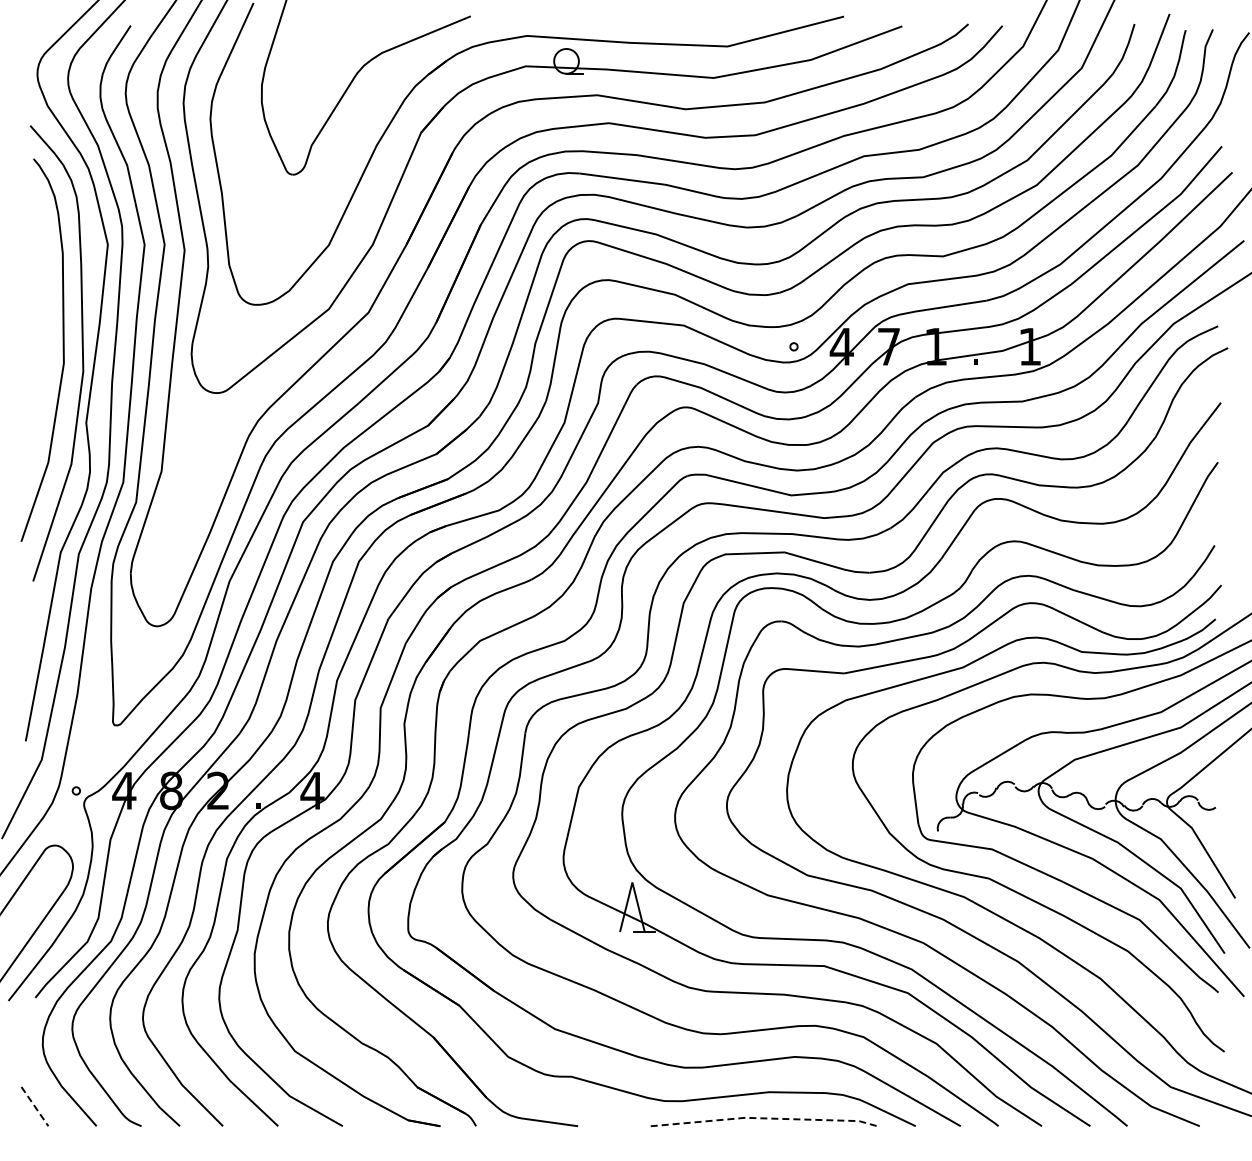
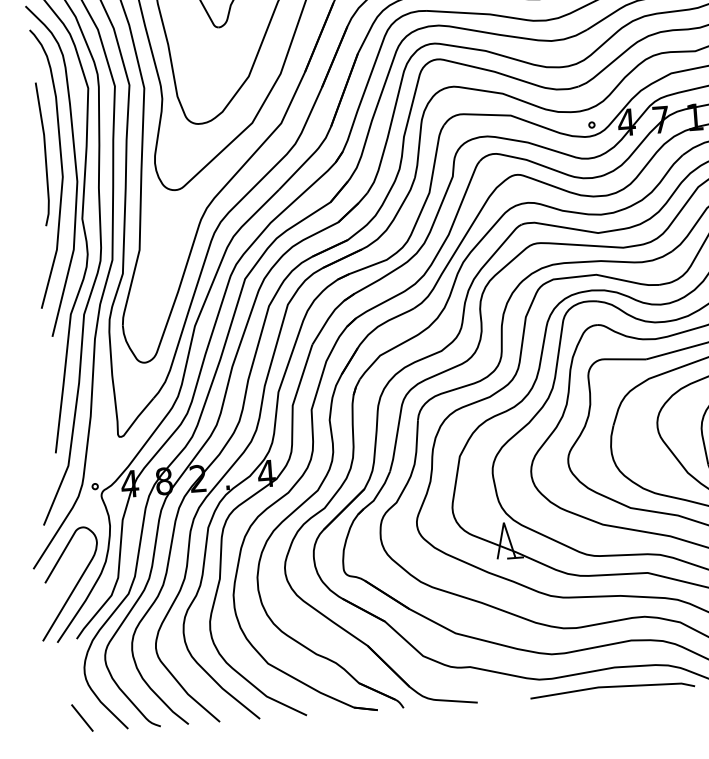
line: (41, 330) -> (44, 154), added
line: (34, 1106) -> (82, 717), dashed -> solid
line: (764, 1118) -> (612, 686), dashed -> solid

